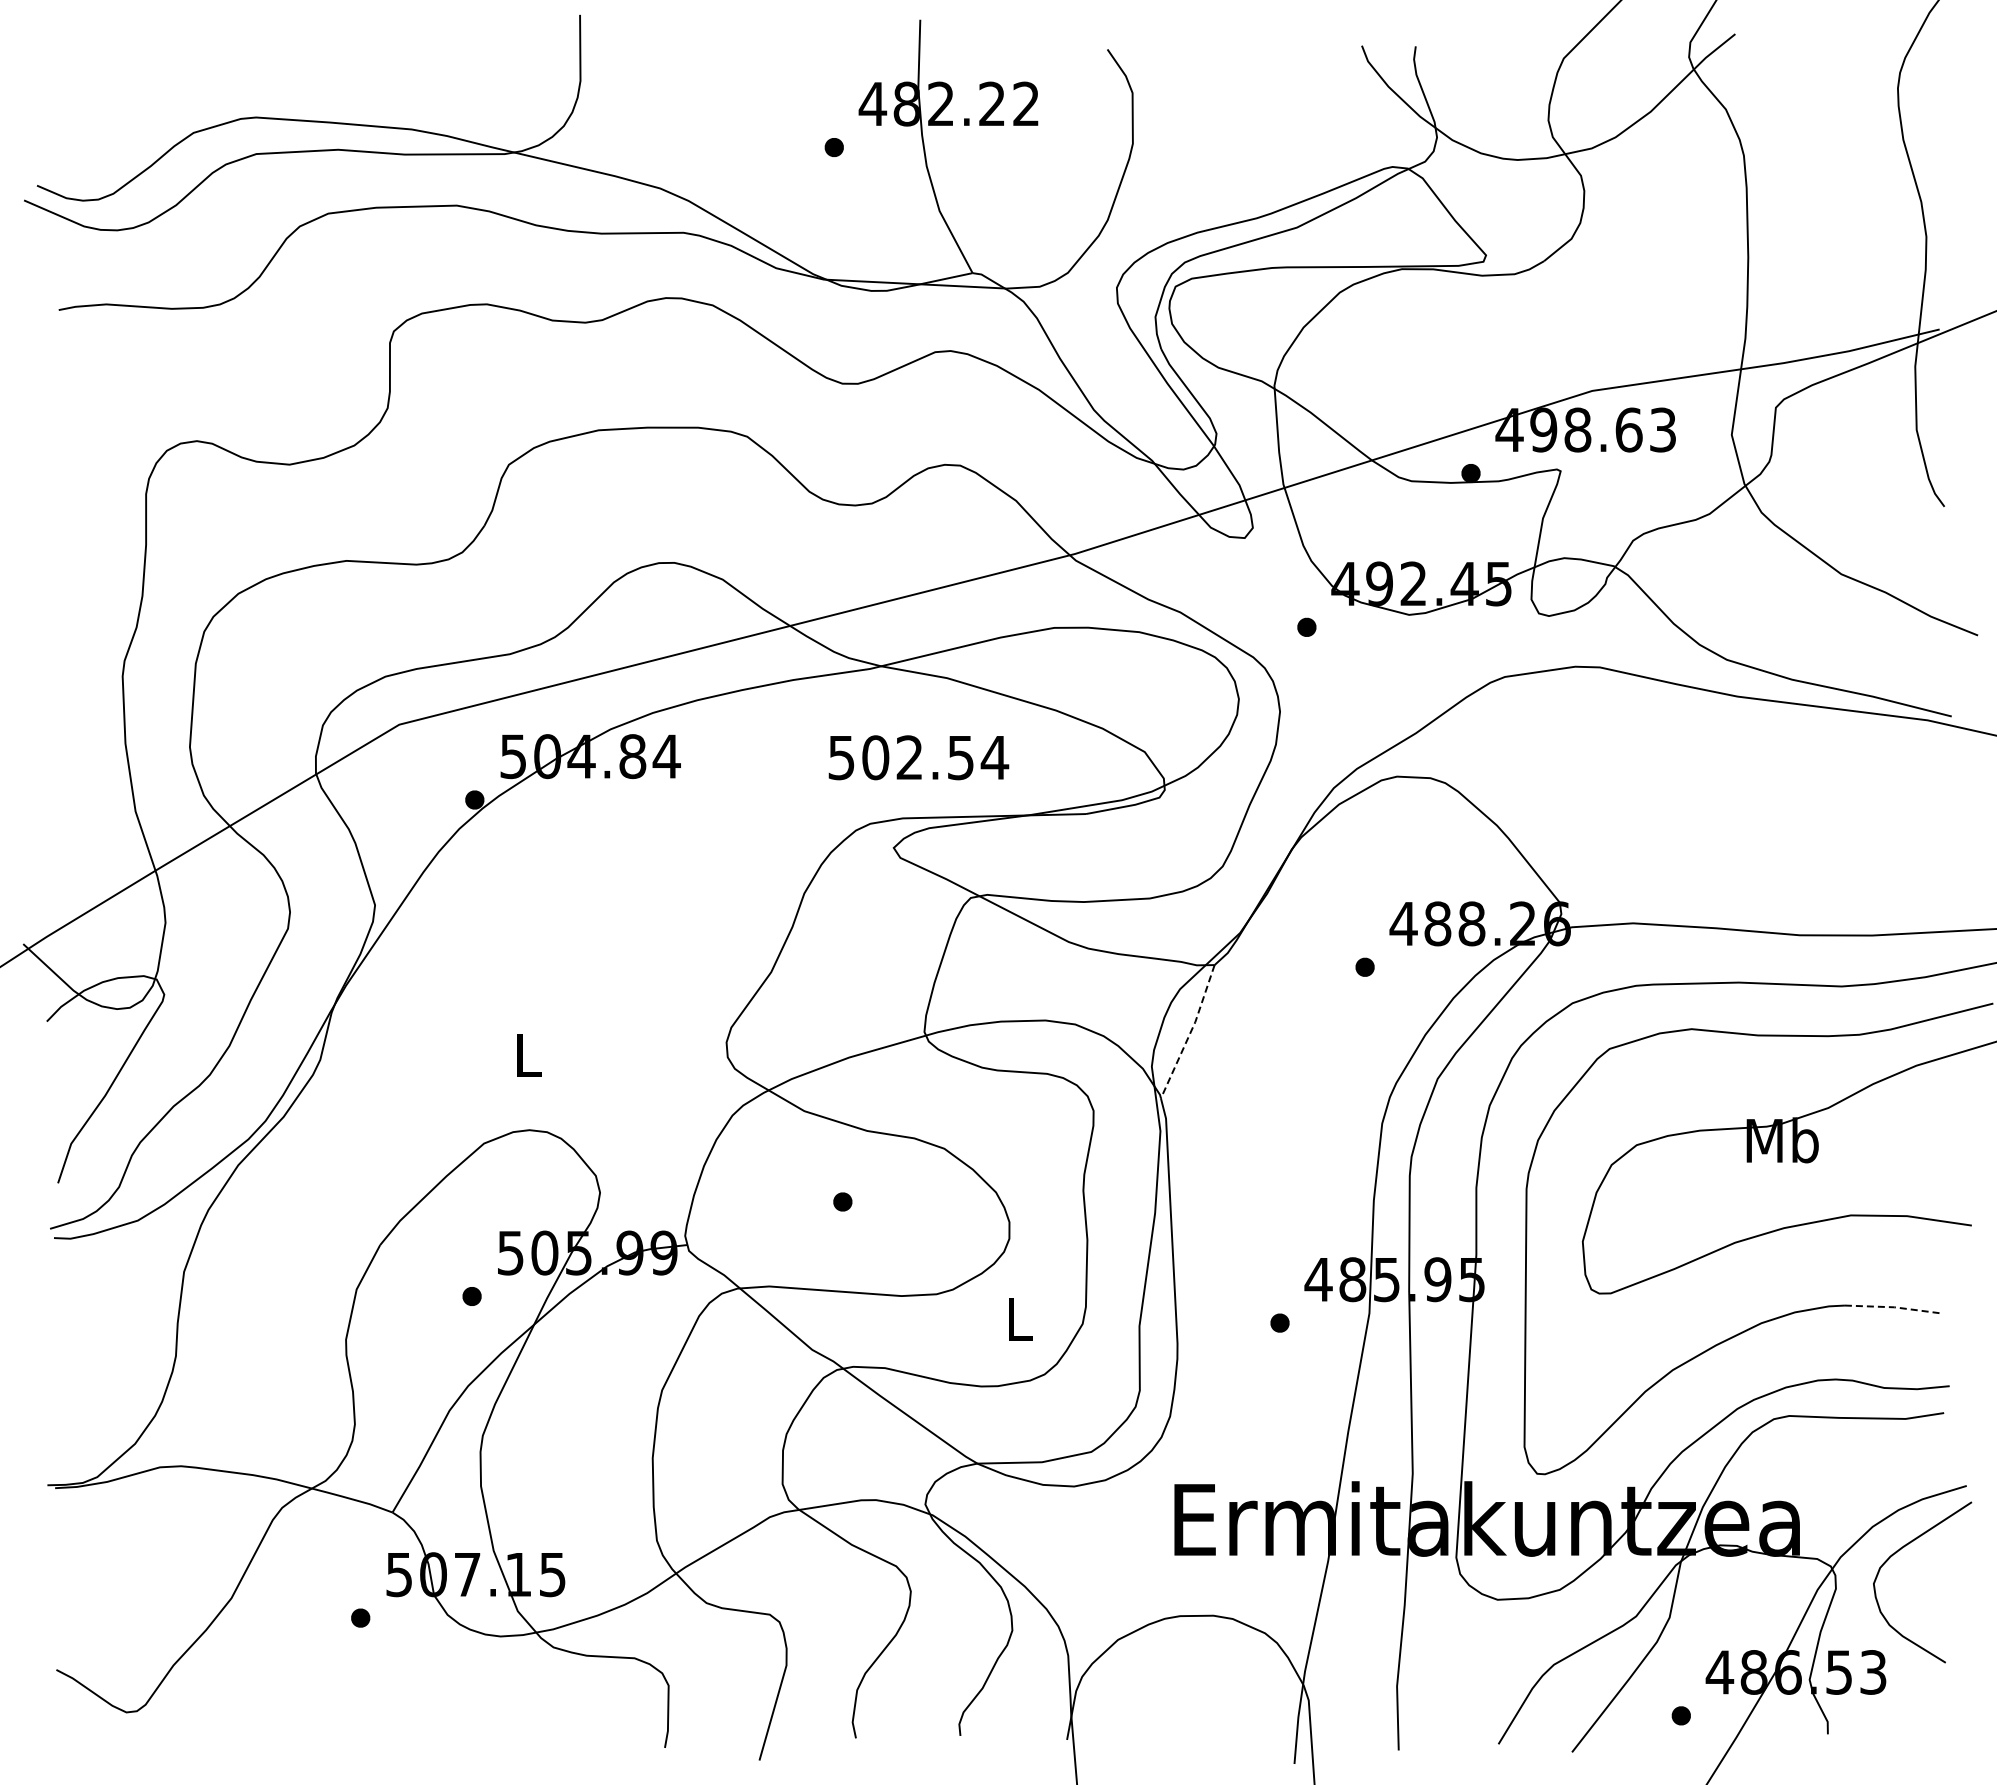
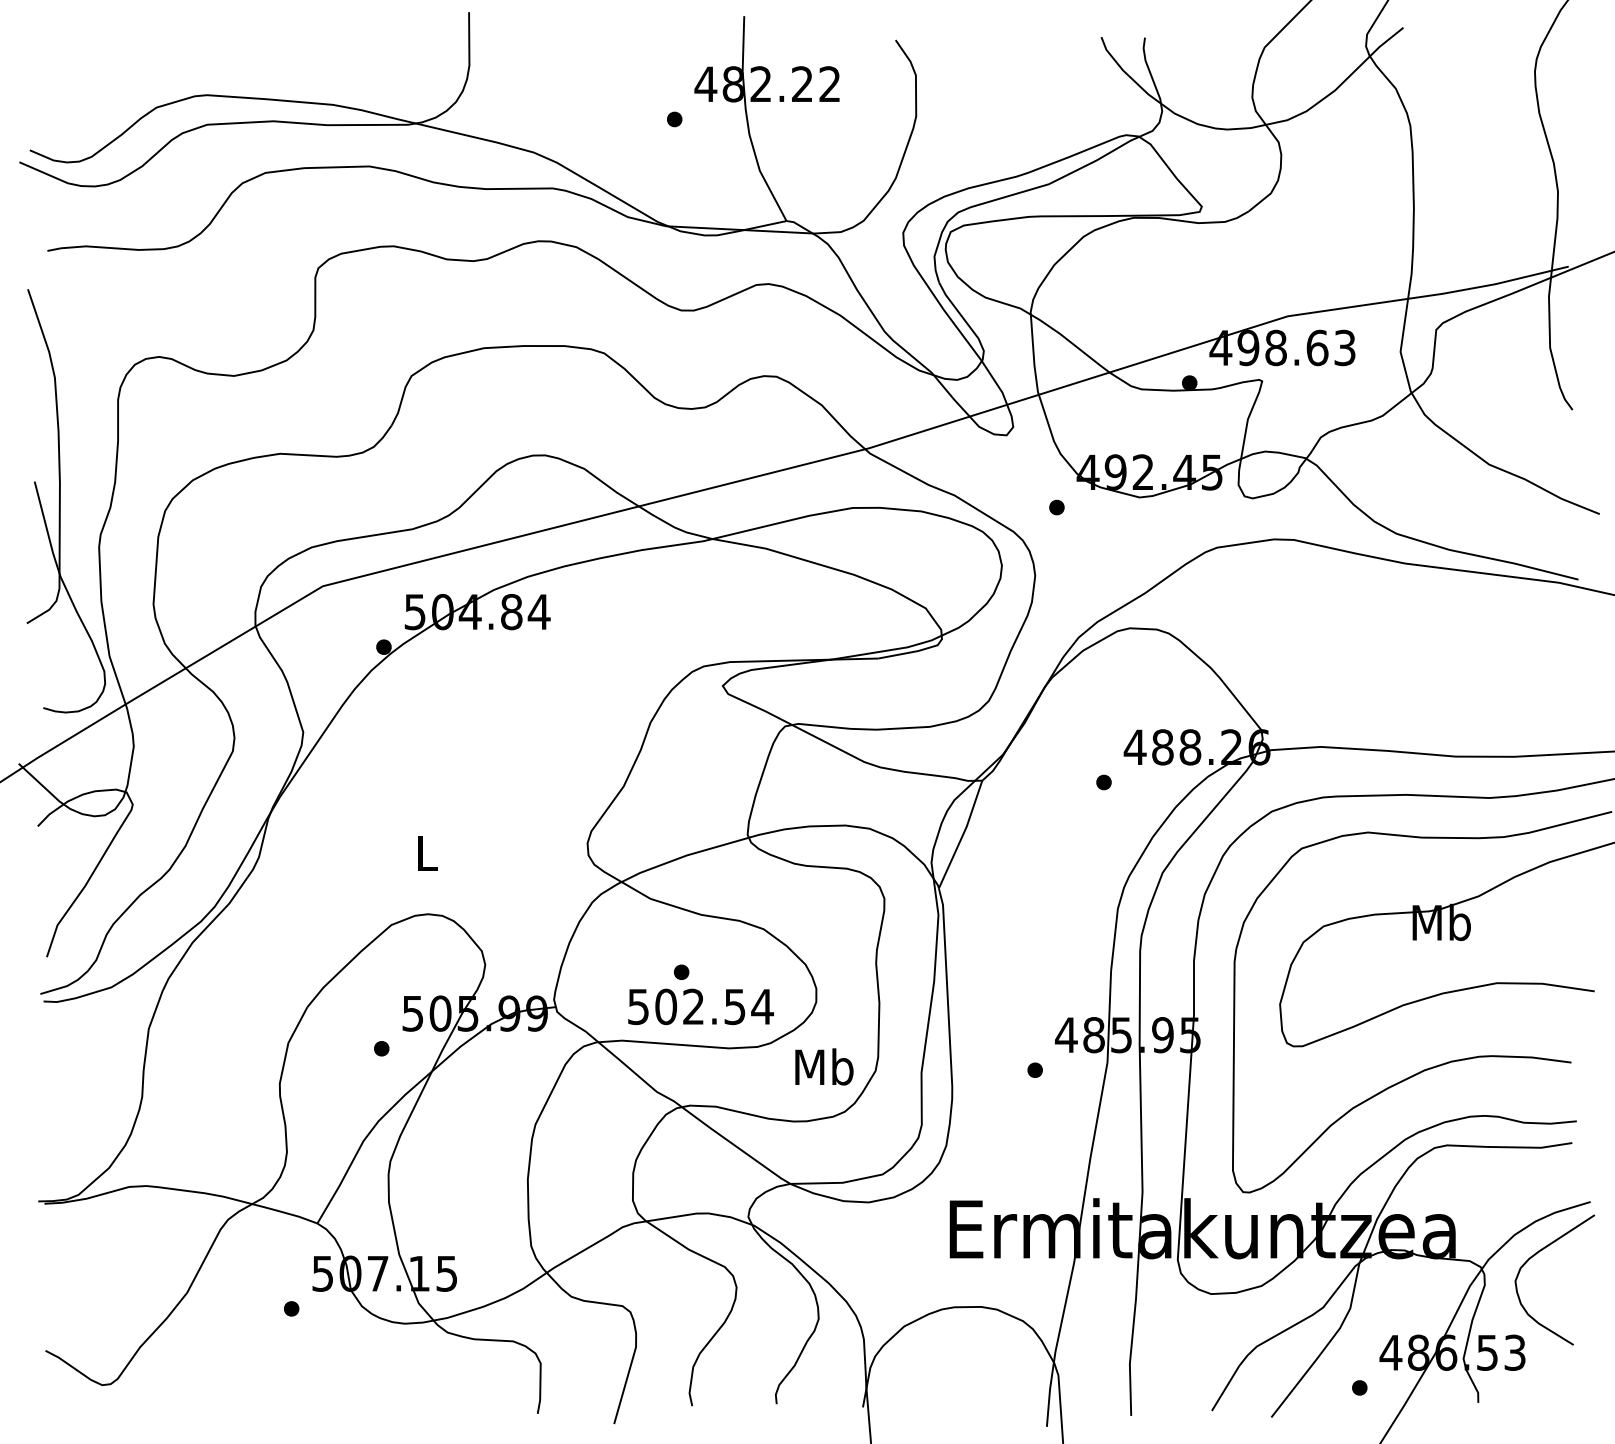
part: (74, 619) -> (60, 501), added
text: (918, 757) -> (700, 1006), moved
line: (1190, 1032) -> (962, 835), dashed -> solid
line: (1894, 1307) -> (1532, 1057), dashed -> solid
text: (1019, 1318) -> (824, 1066), L -> Mb

